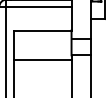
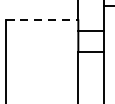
line: (42, 30) -> (41, 20), solid -> dashed
line: (42, 60) -> (41, 58), removed

